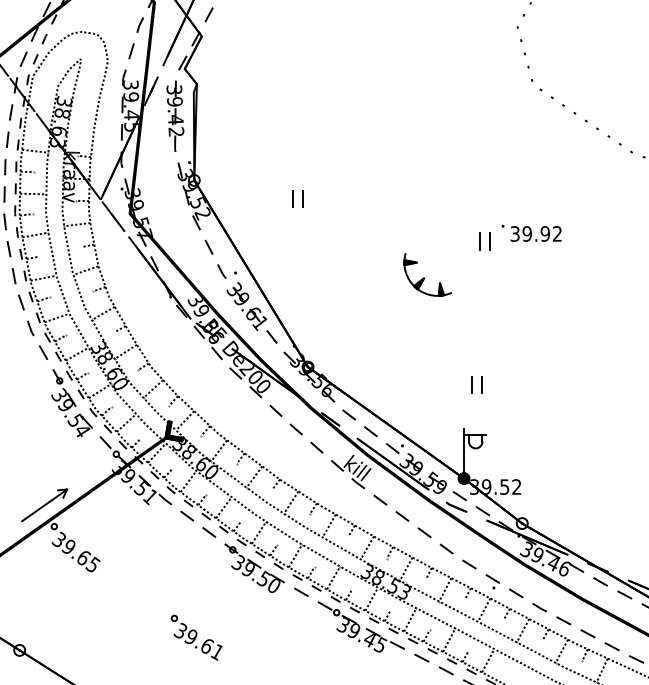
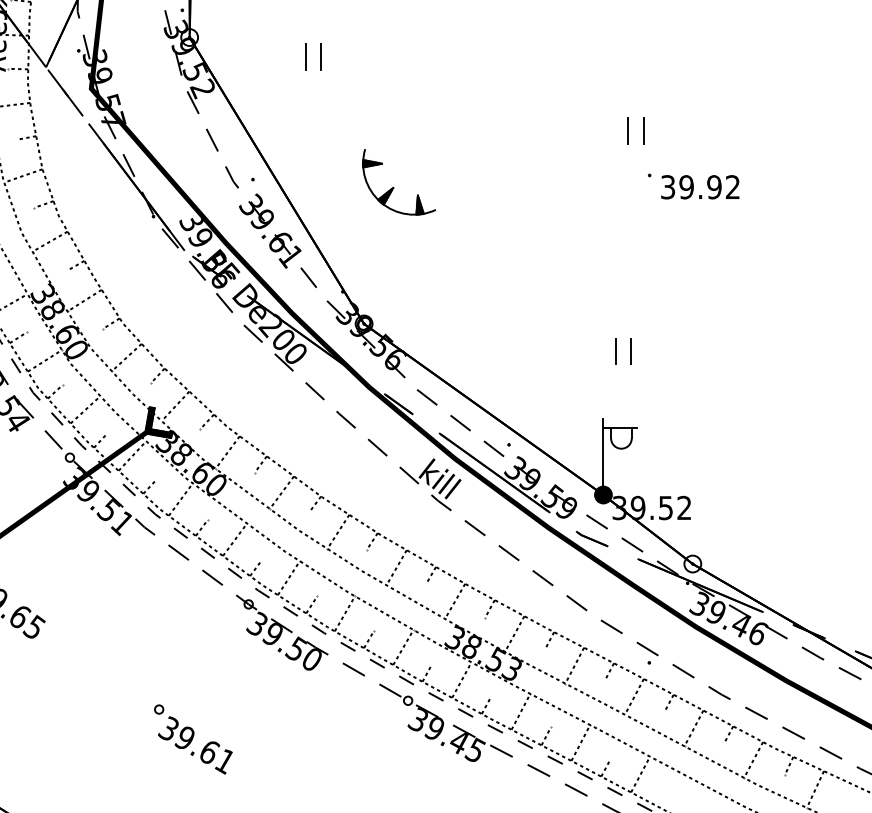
part: (297, 198) -> (312, 56), moved
part: (531, 232) -> (693, 184), moved
part: (427, 274) -> (398, 181), moved

